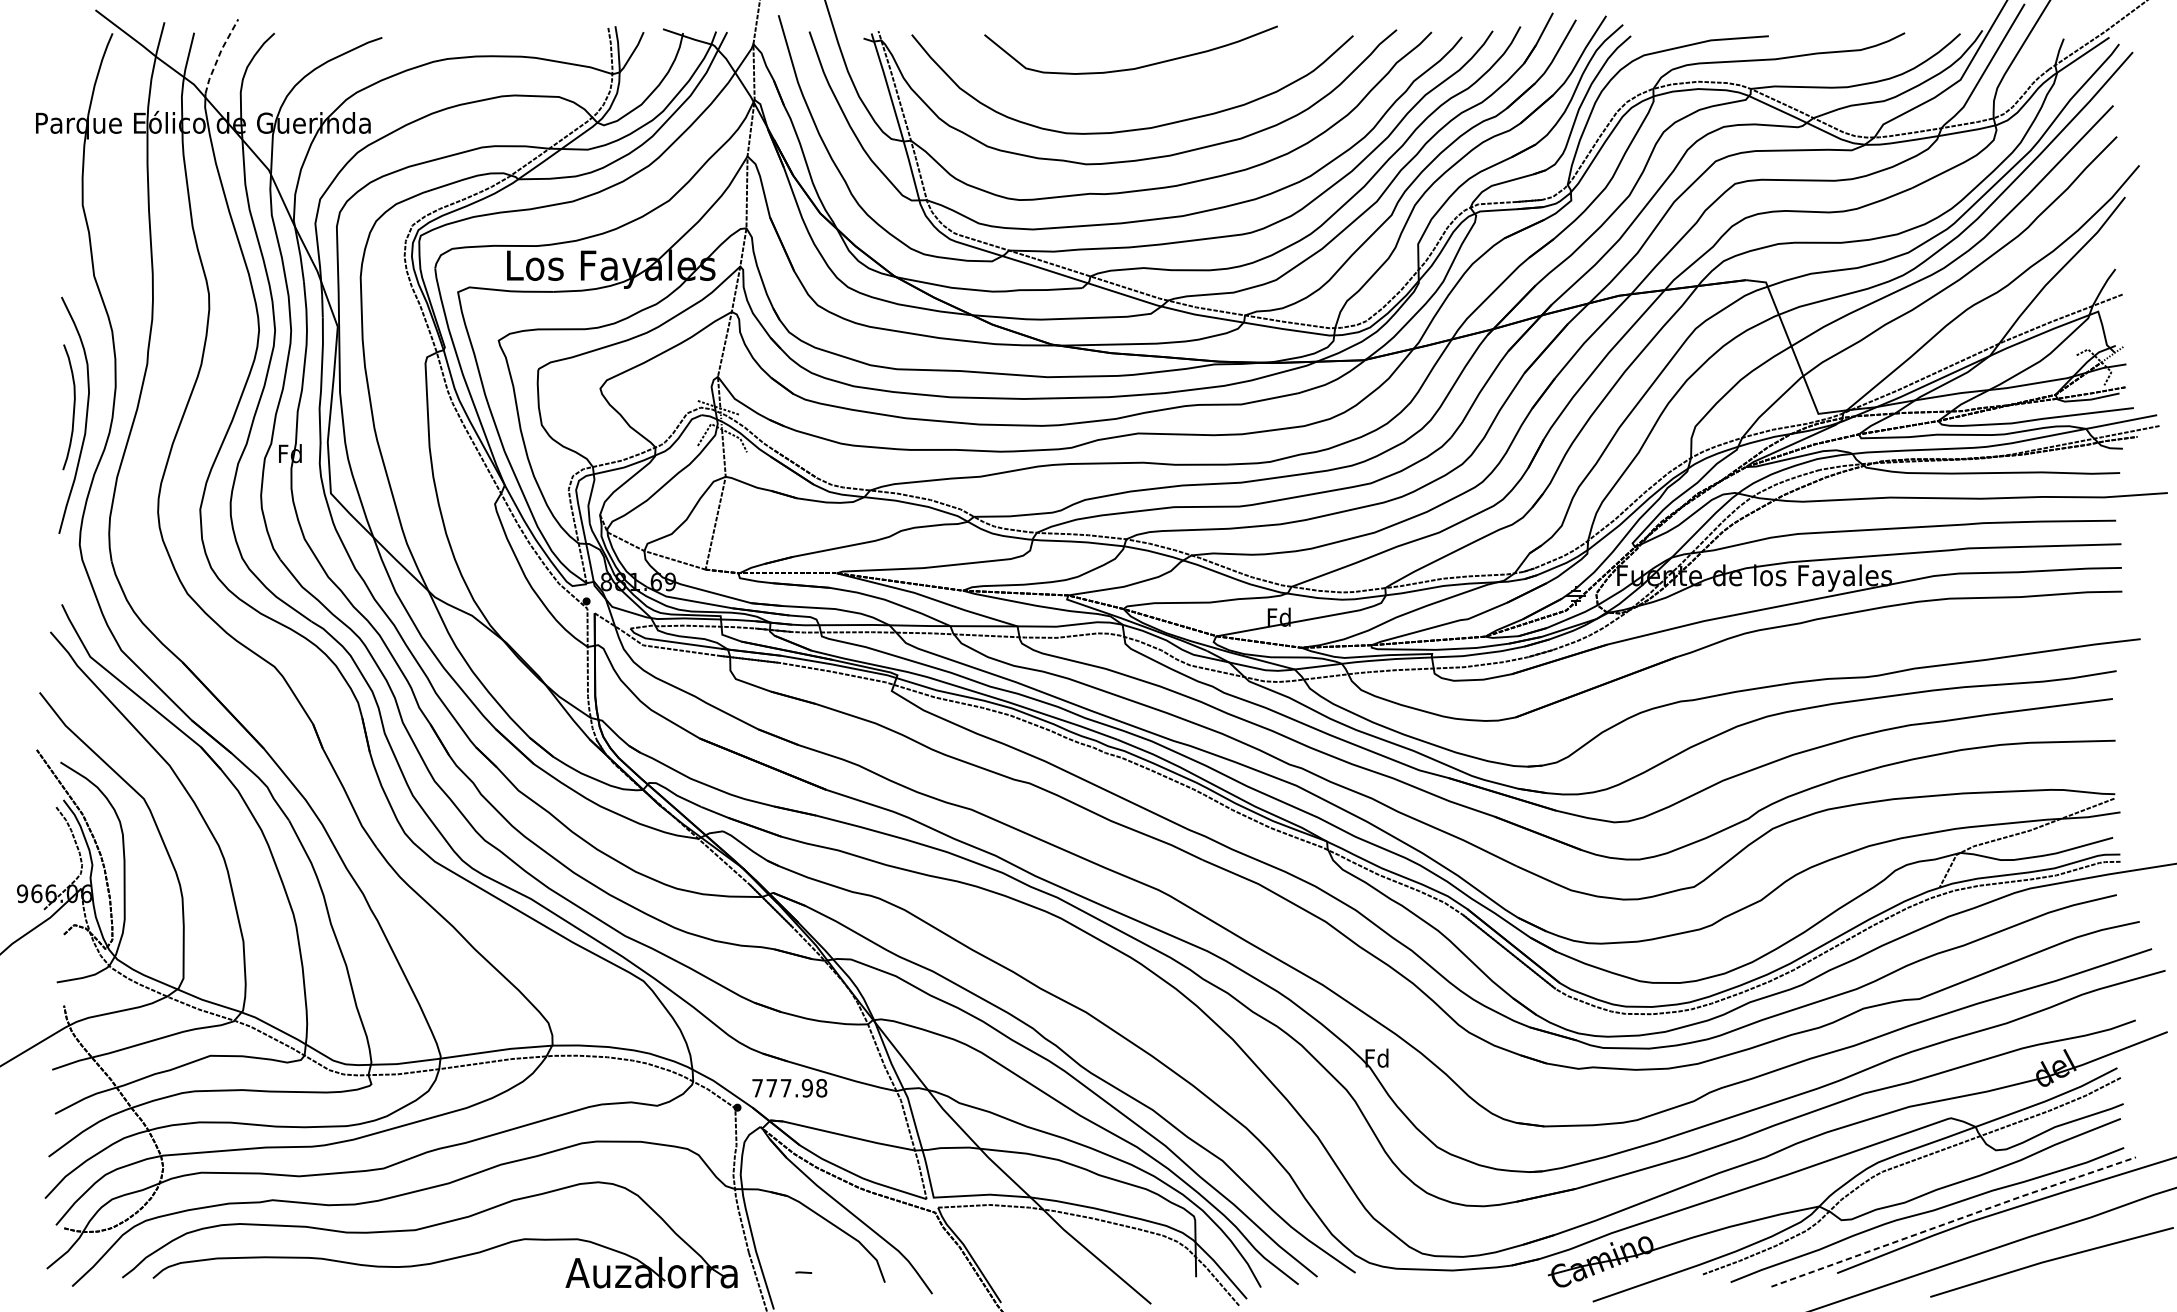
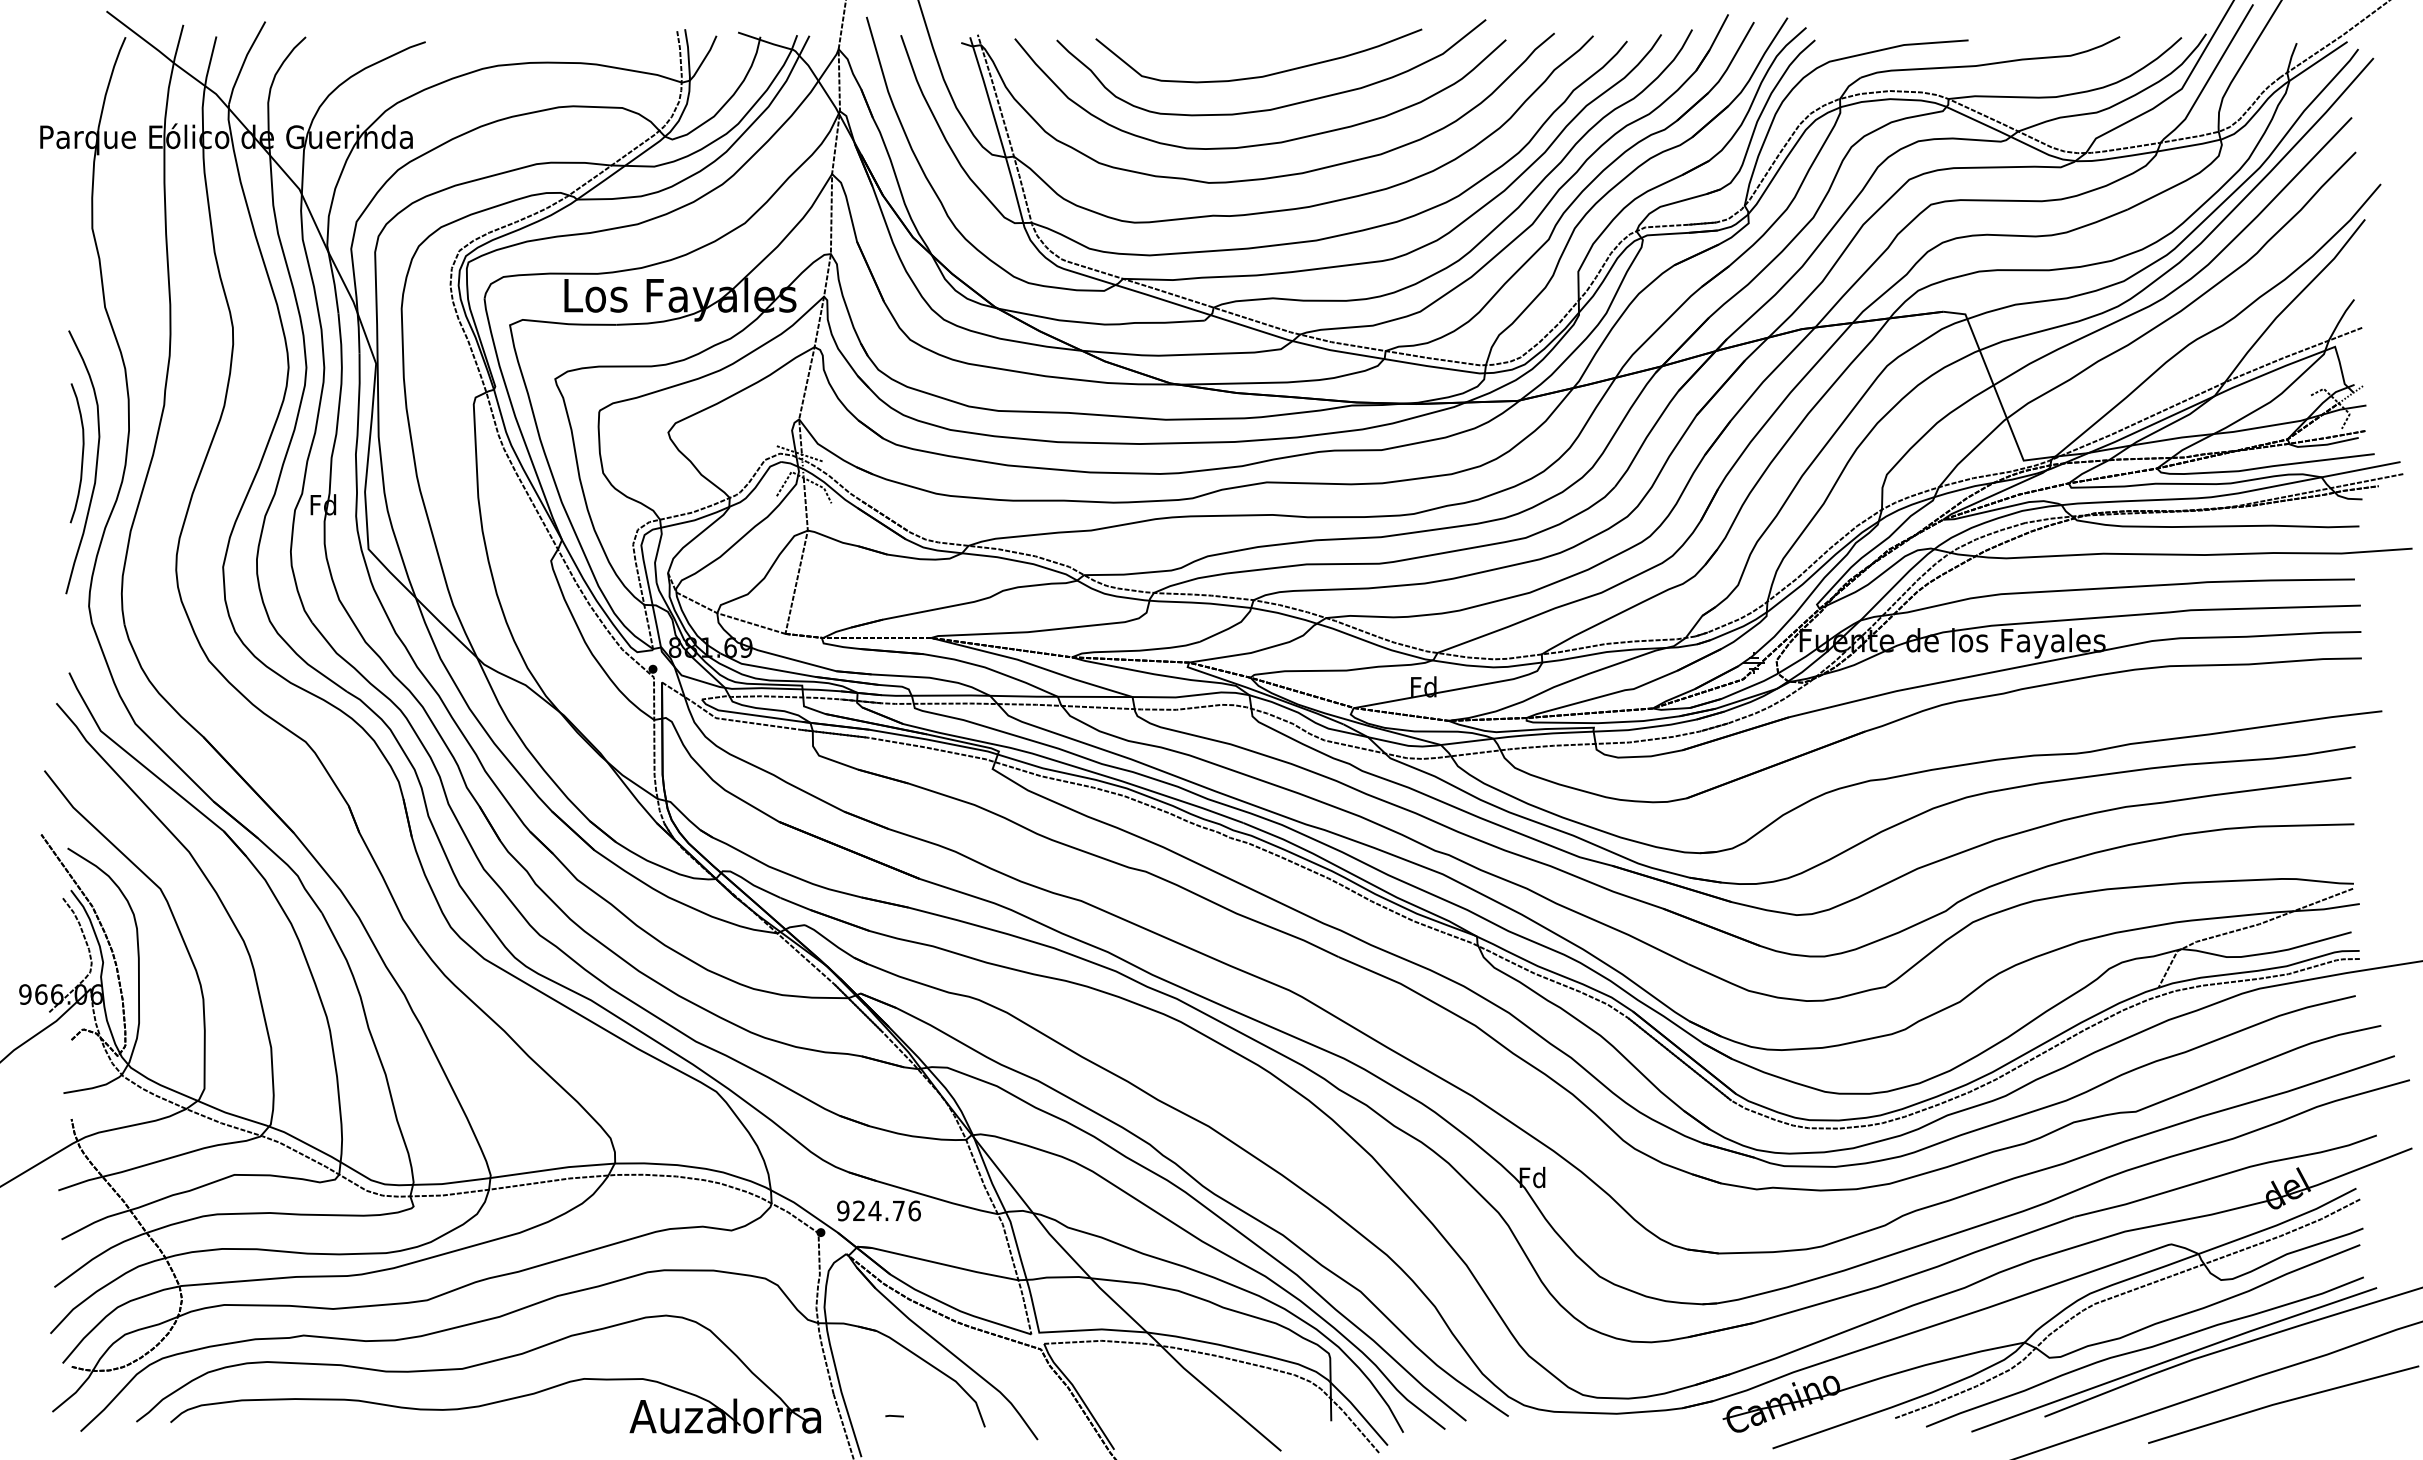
line: (219, 56) -> (244, 62), dashed -> solid
curve: (1149, 95) -> (1279, 106), added
text: (789, 1087) -> (878, 1210), 777.98 -> 924.76
line: (1953, 1220) -> (2174, 1358), dashed -> solid

